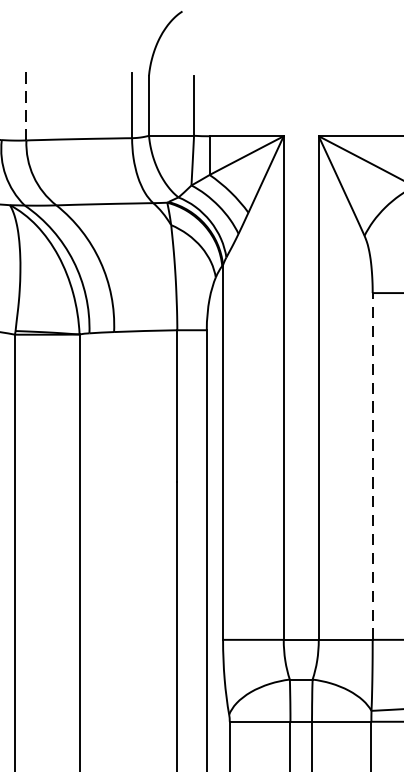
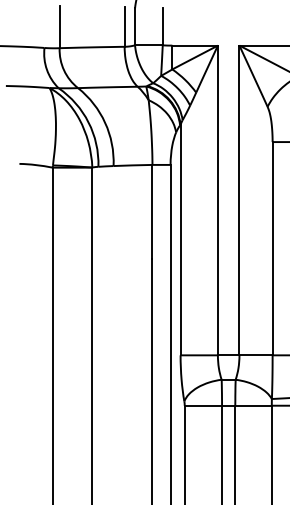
line: (26, 105) -> (59, 26), dashed -> solid
line: (372, 466) -> (272, 248), dashed -> solid

